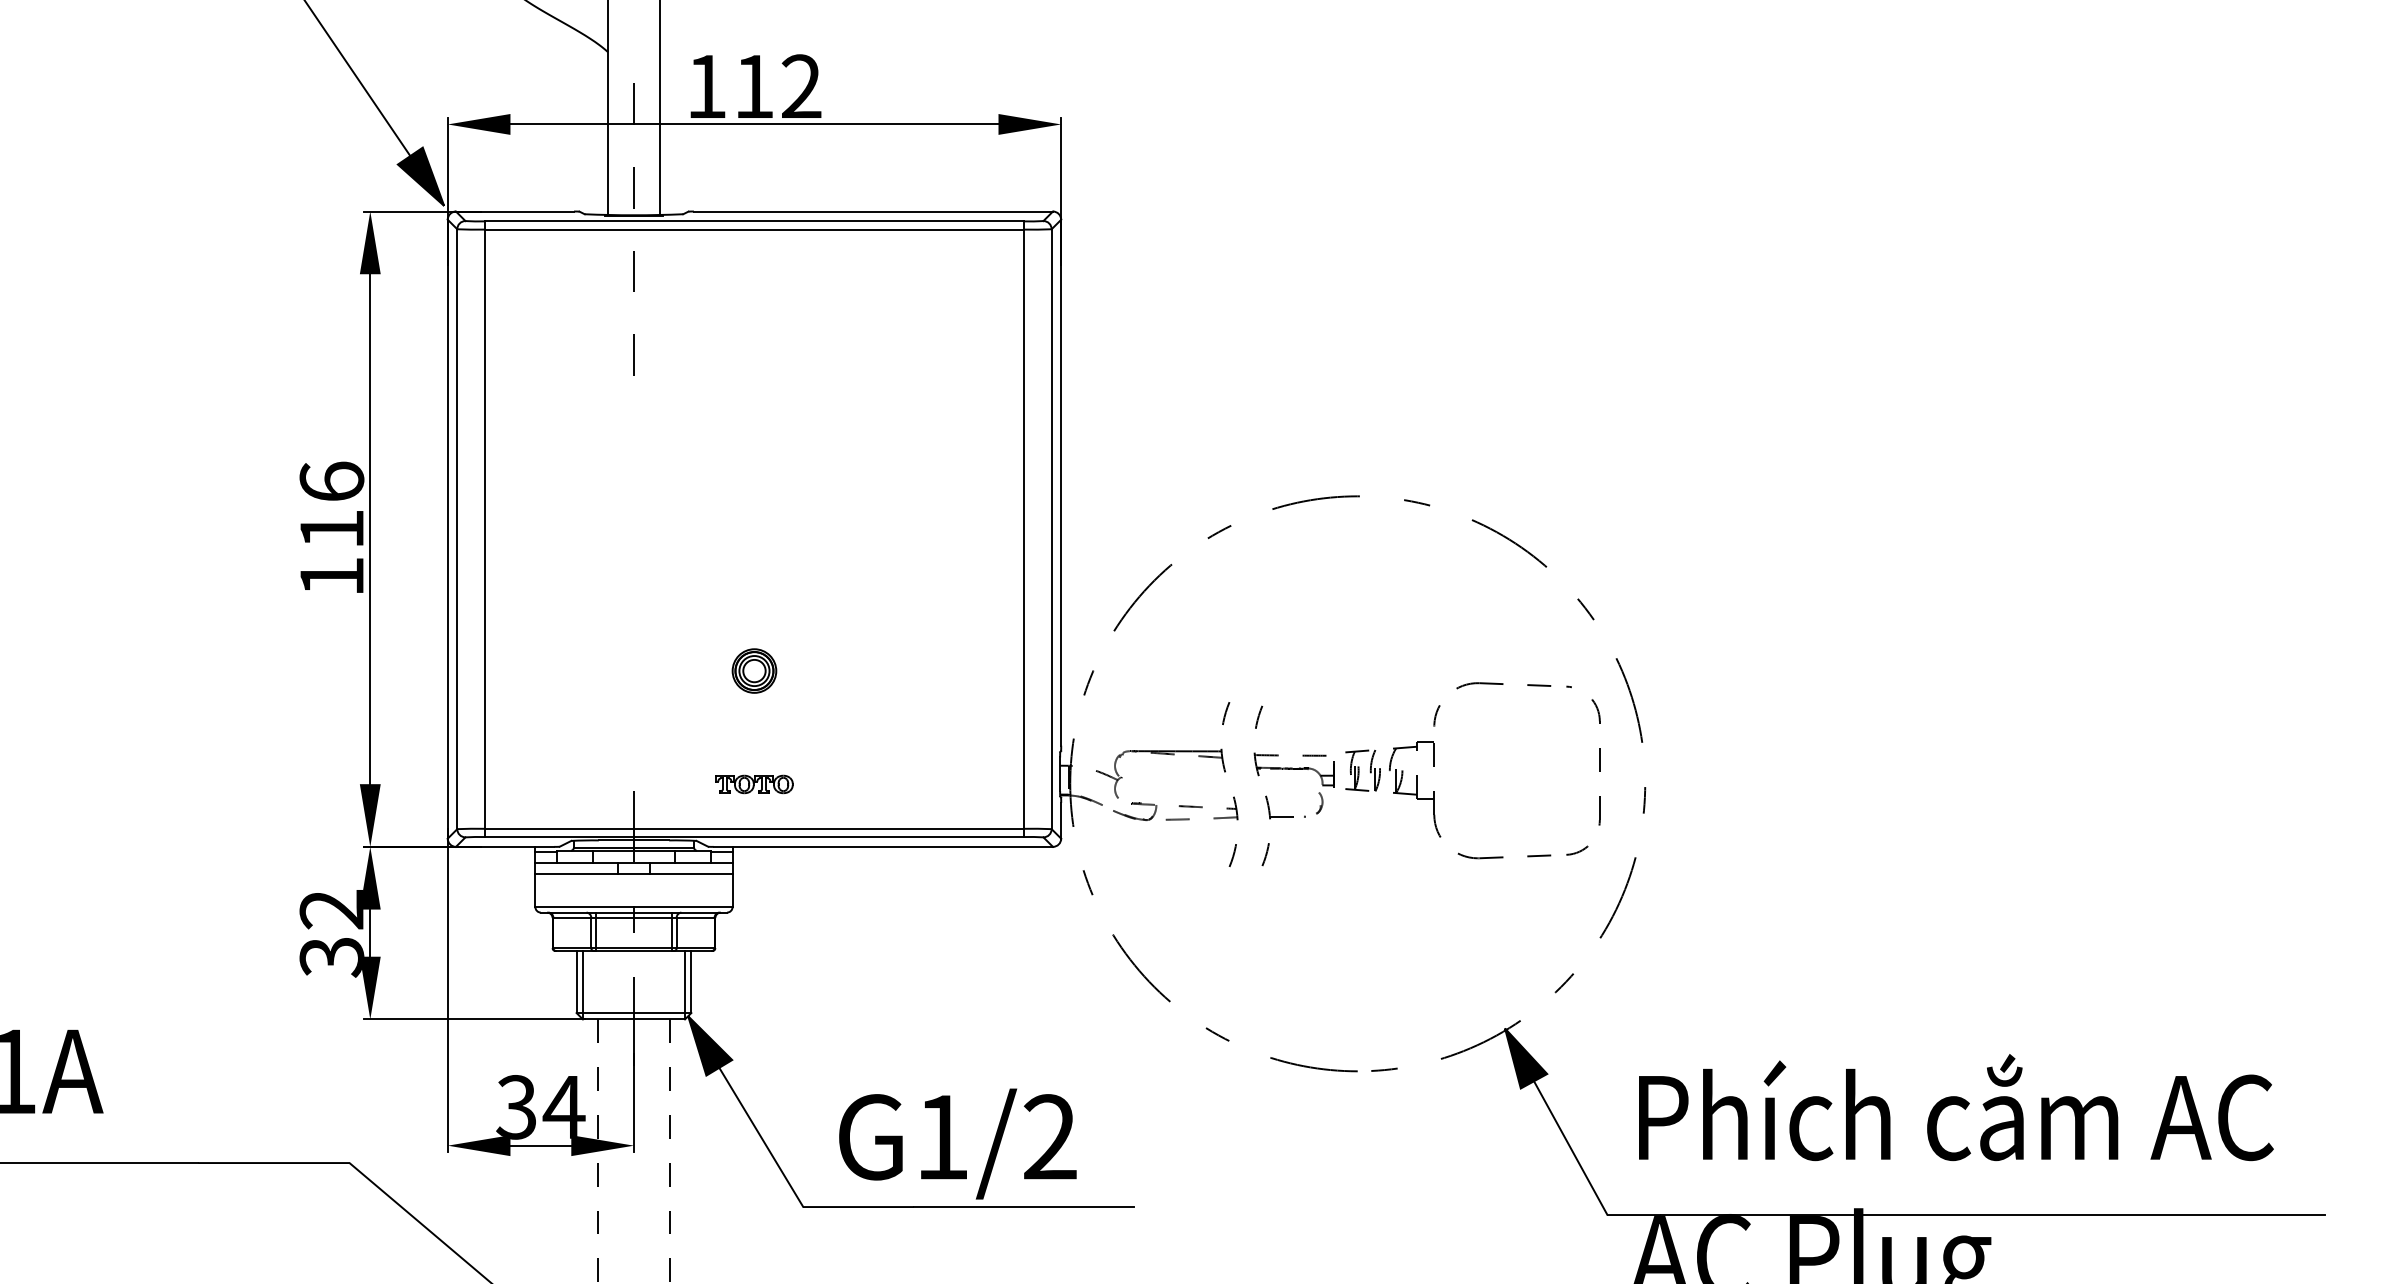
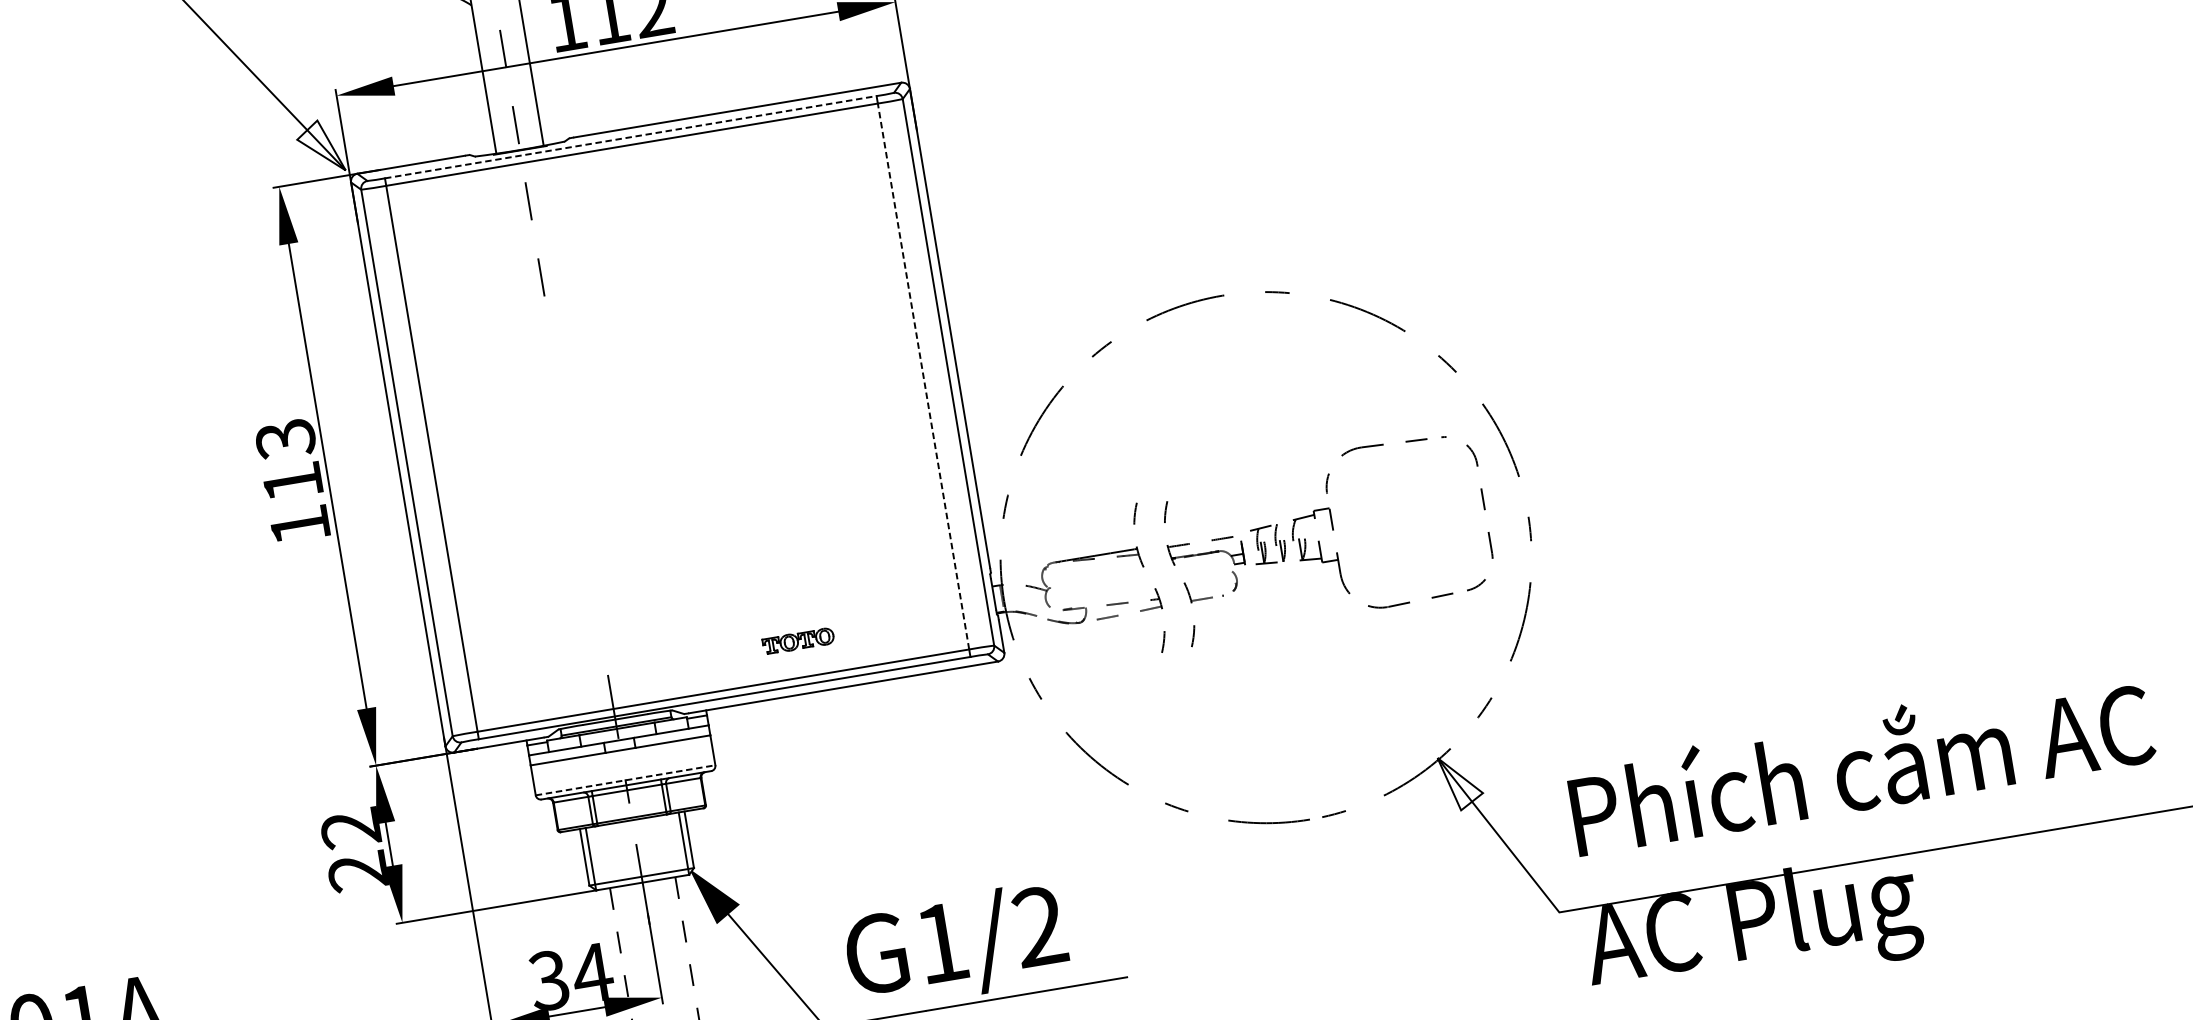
fill: (420, 176) -> (319, 147), removed
line: (754, 221) -> (630, 137), solid -> dashed
text: (331, 481) -> (285, 438), 116 -> 113
line: (1024, 529) -> (923, 376), solid -> dashed
part: (754, 670) -> (699, 546), removed
part: (754, 784) -> (798, 641), moved
line: (633, 907) -> (625, 780), solid -> dashed
text: (331, 957) -> (357, 872), 32 -> 22
fill: (1526, 1058) -> (1461, 782), removed

